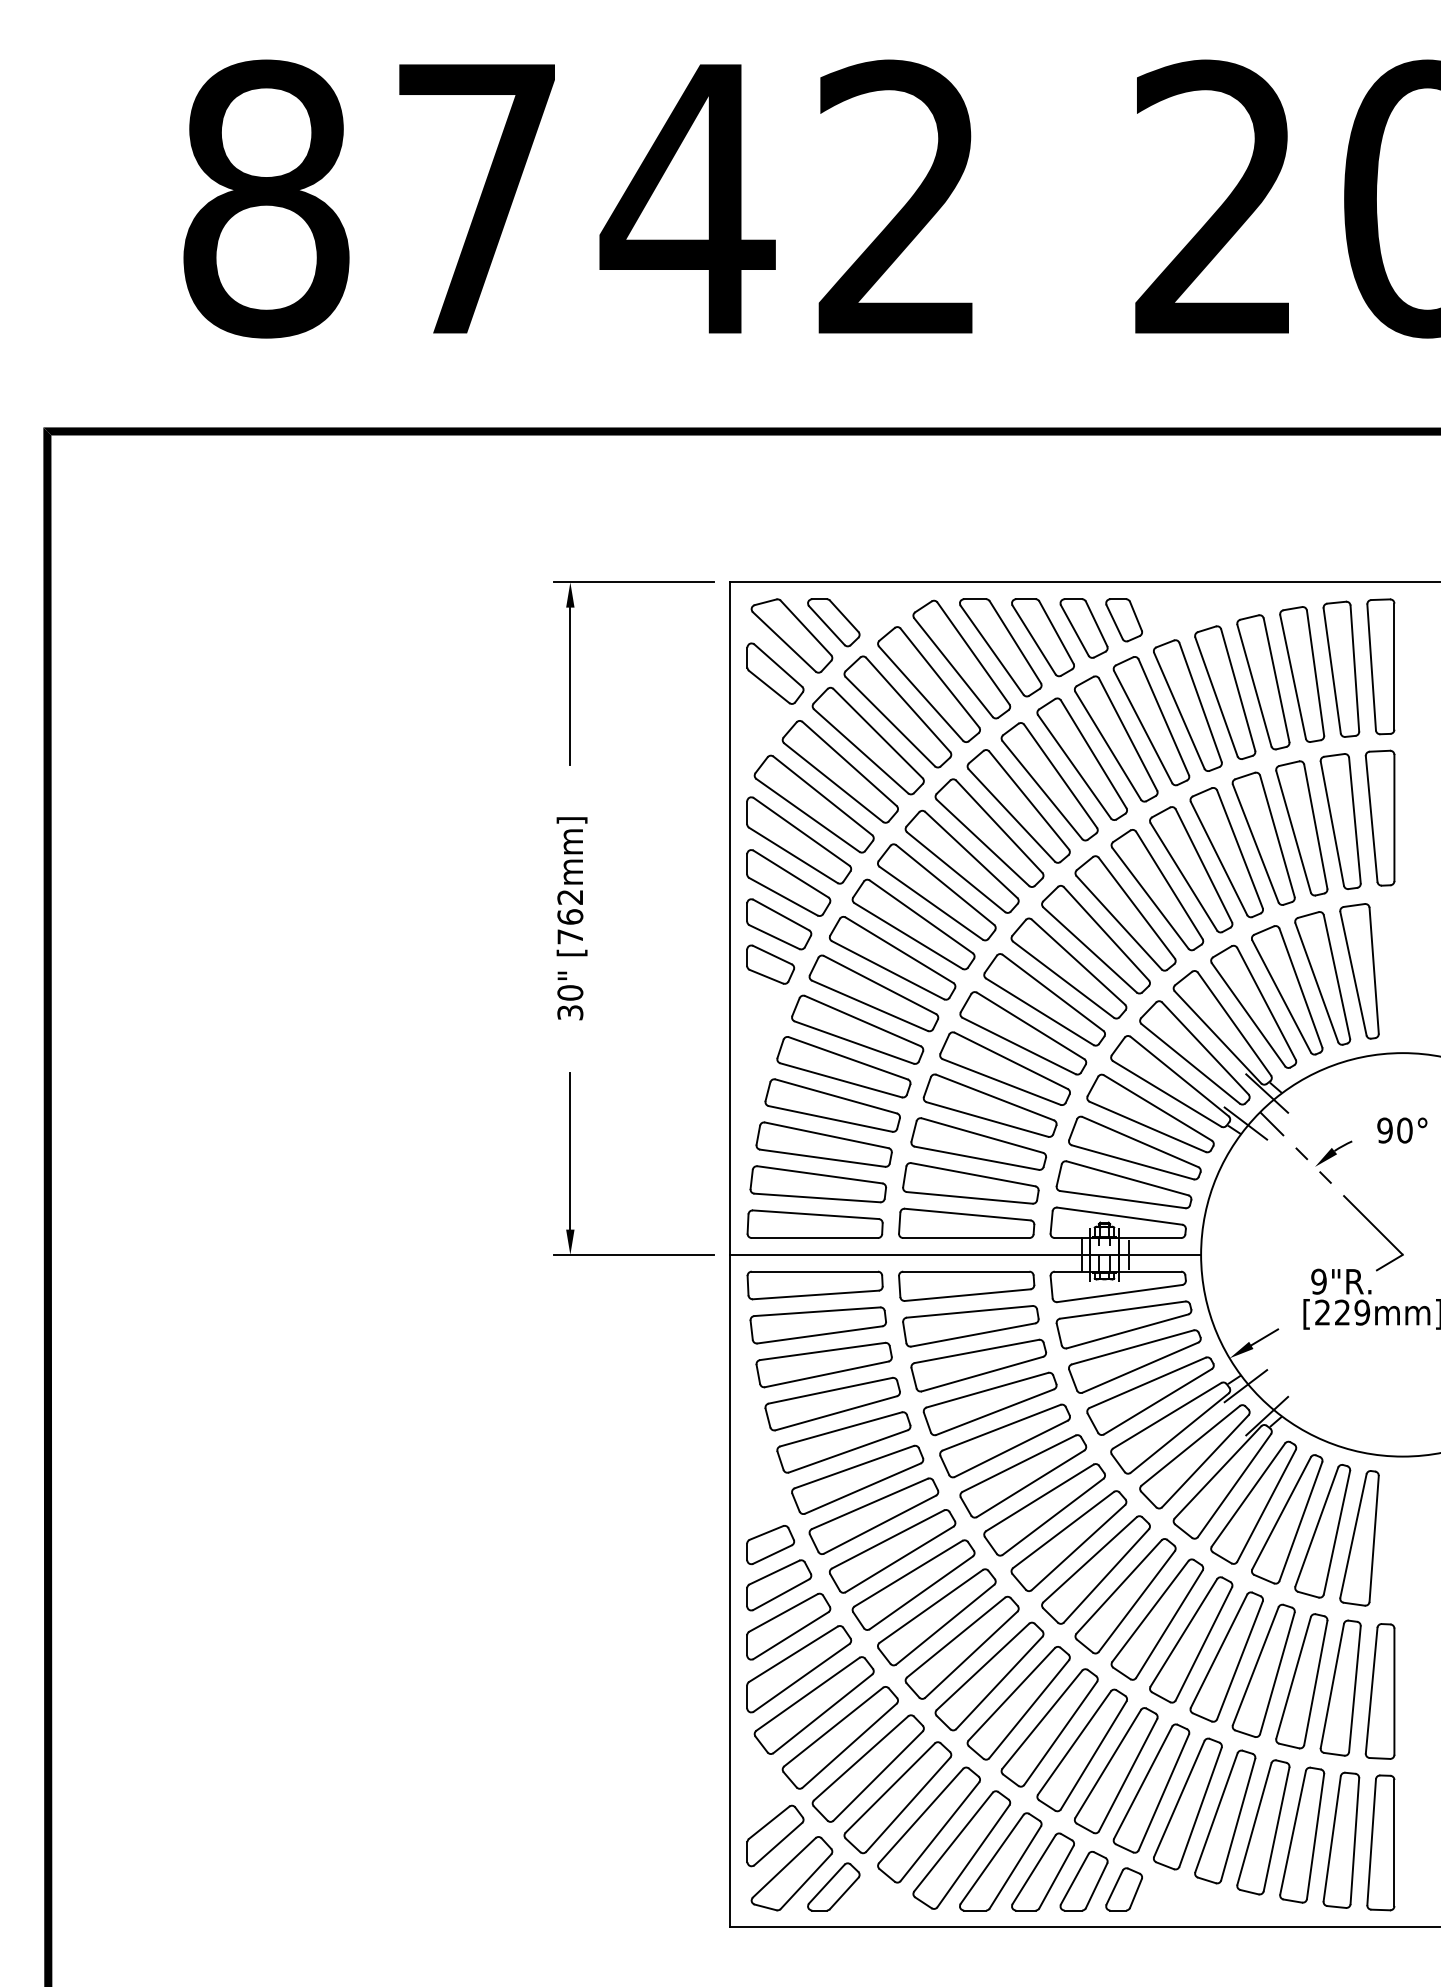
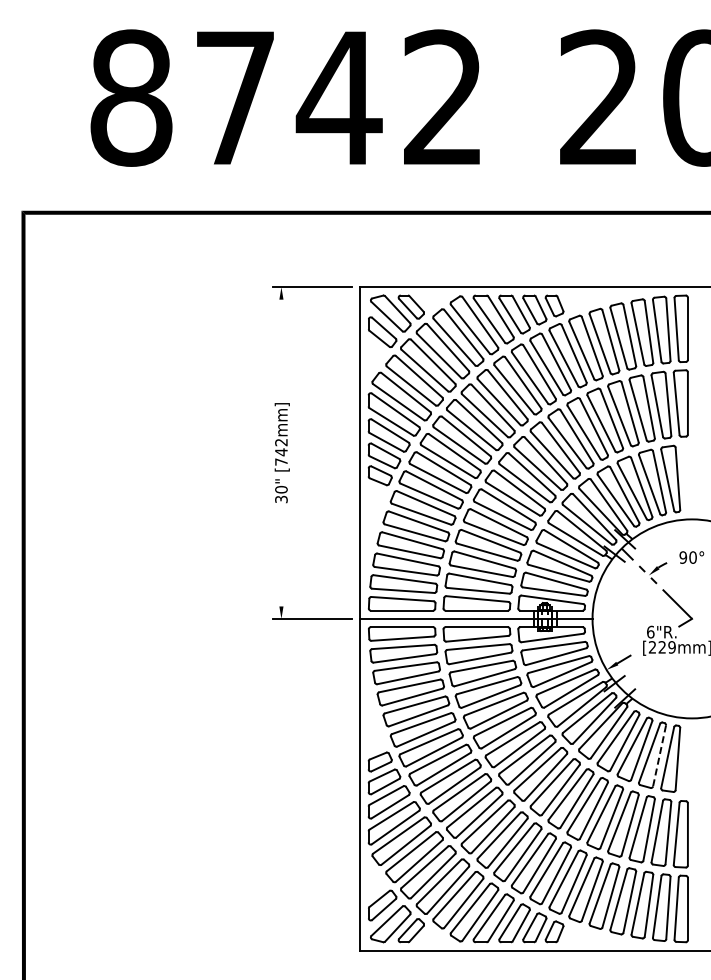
line: (570, 686) -> (281, 338), removed
text: (570, 917) -> (281, 452), [762mm] -> [742mm]
line: (570, 1150) -> (281, 567), removed
text: (1318, 1280) -> (650, 631), 9"R. -> 6"R.
line: (1336, 1533) -> (659, 756), solid -> dashed

